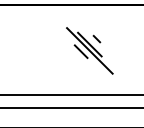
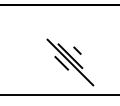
part: (89, 50) -> (70, 62), moved

